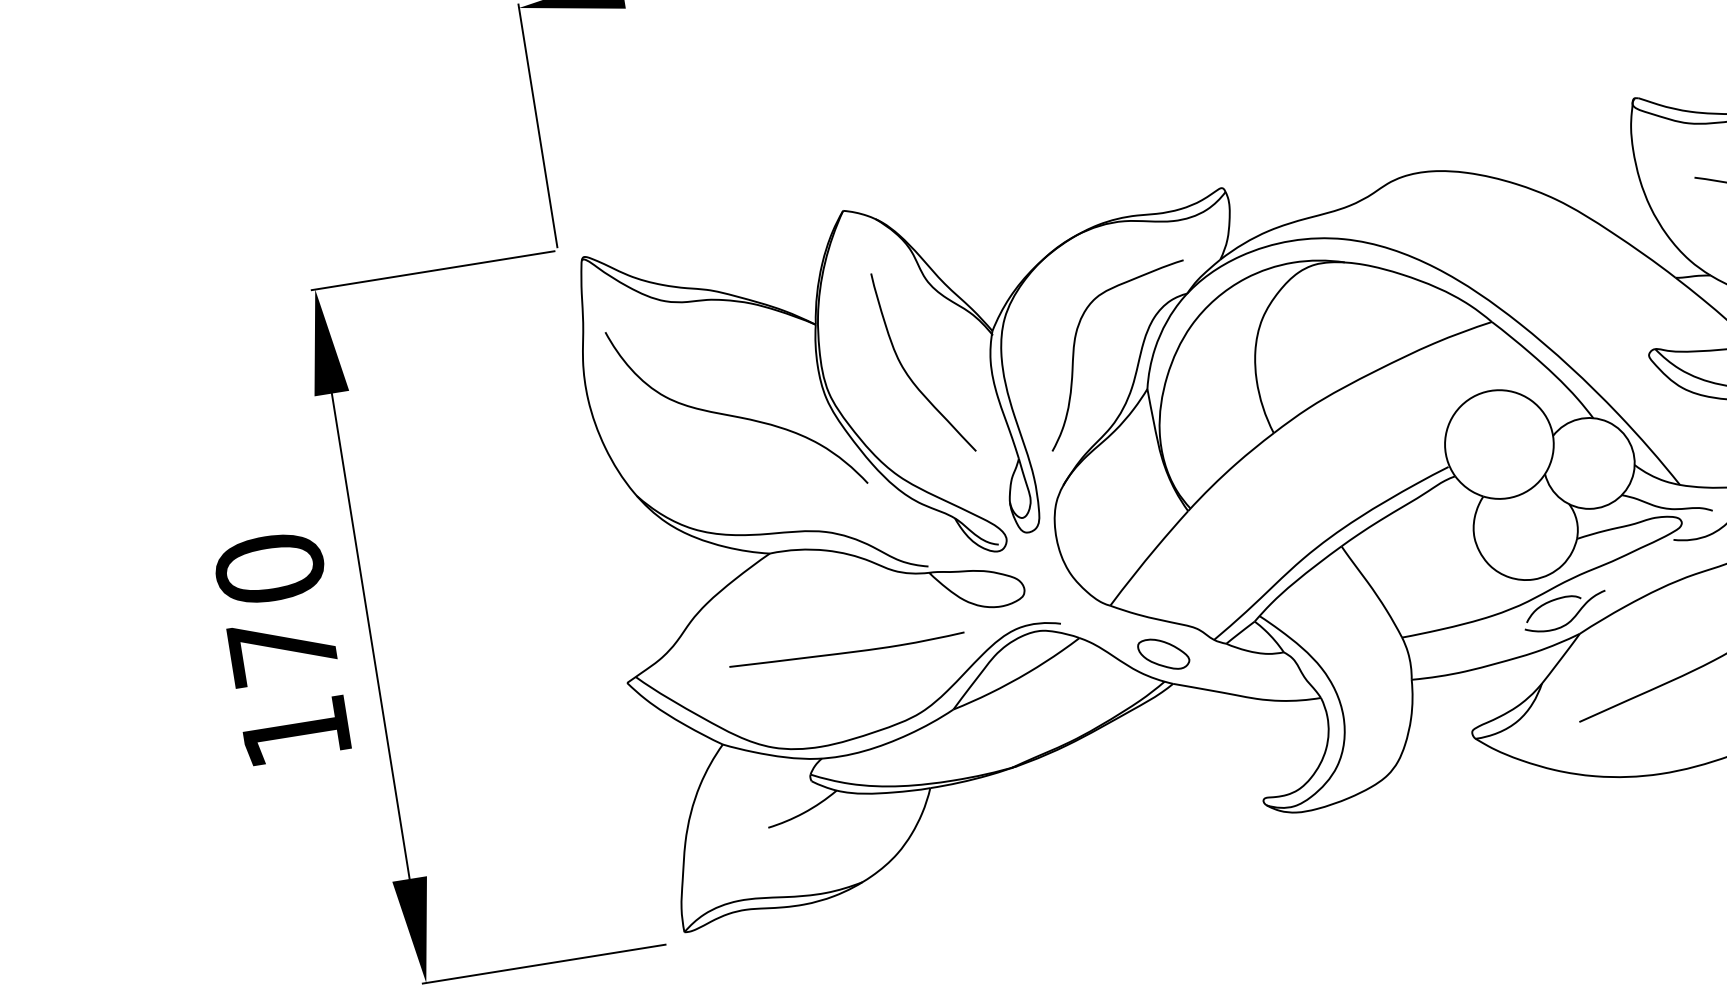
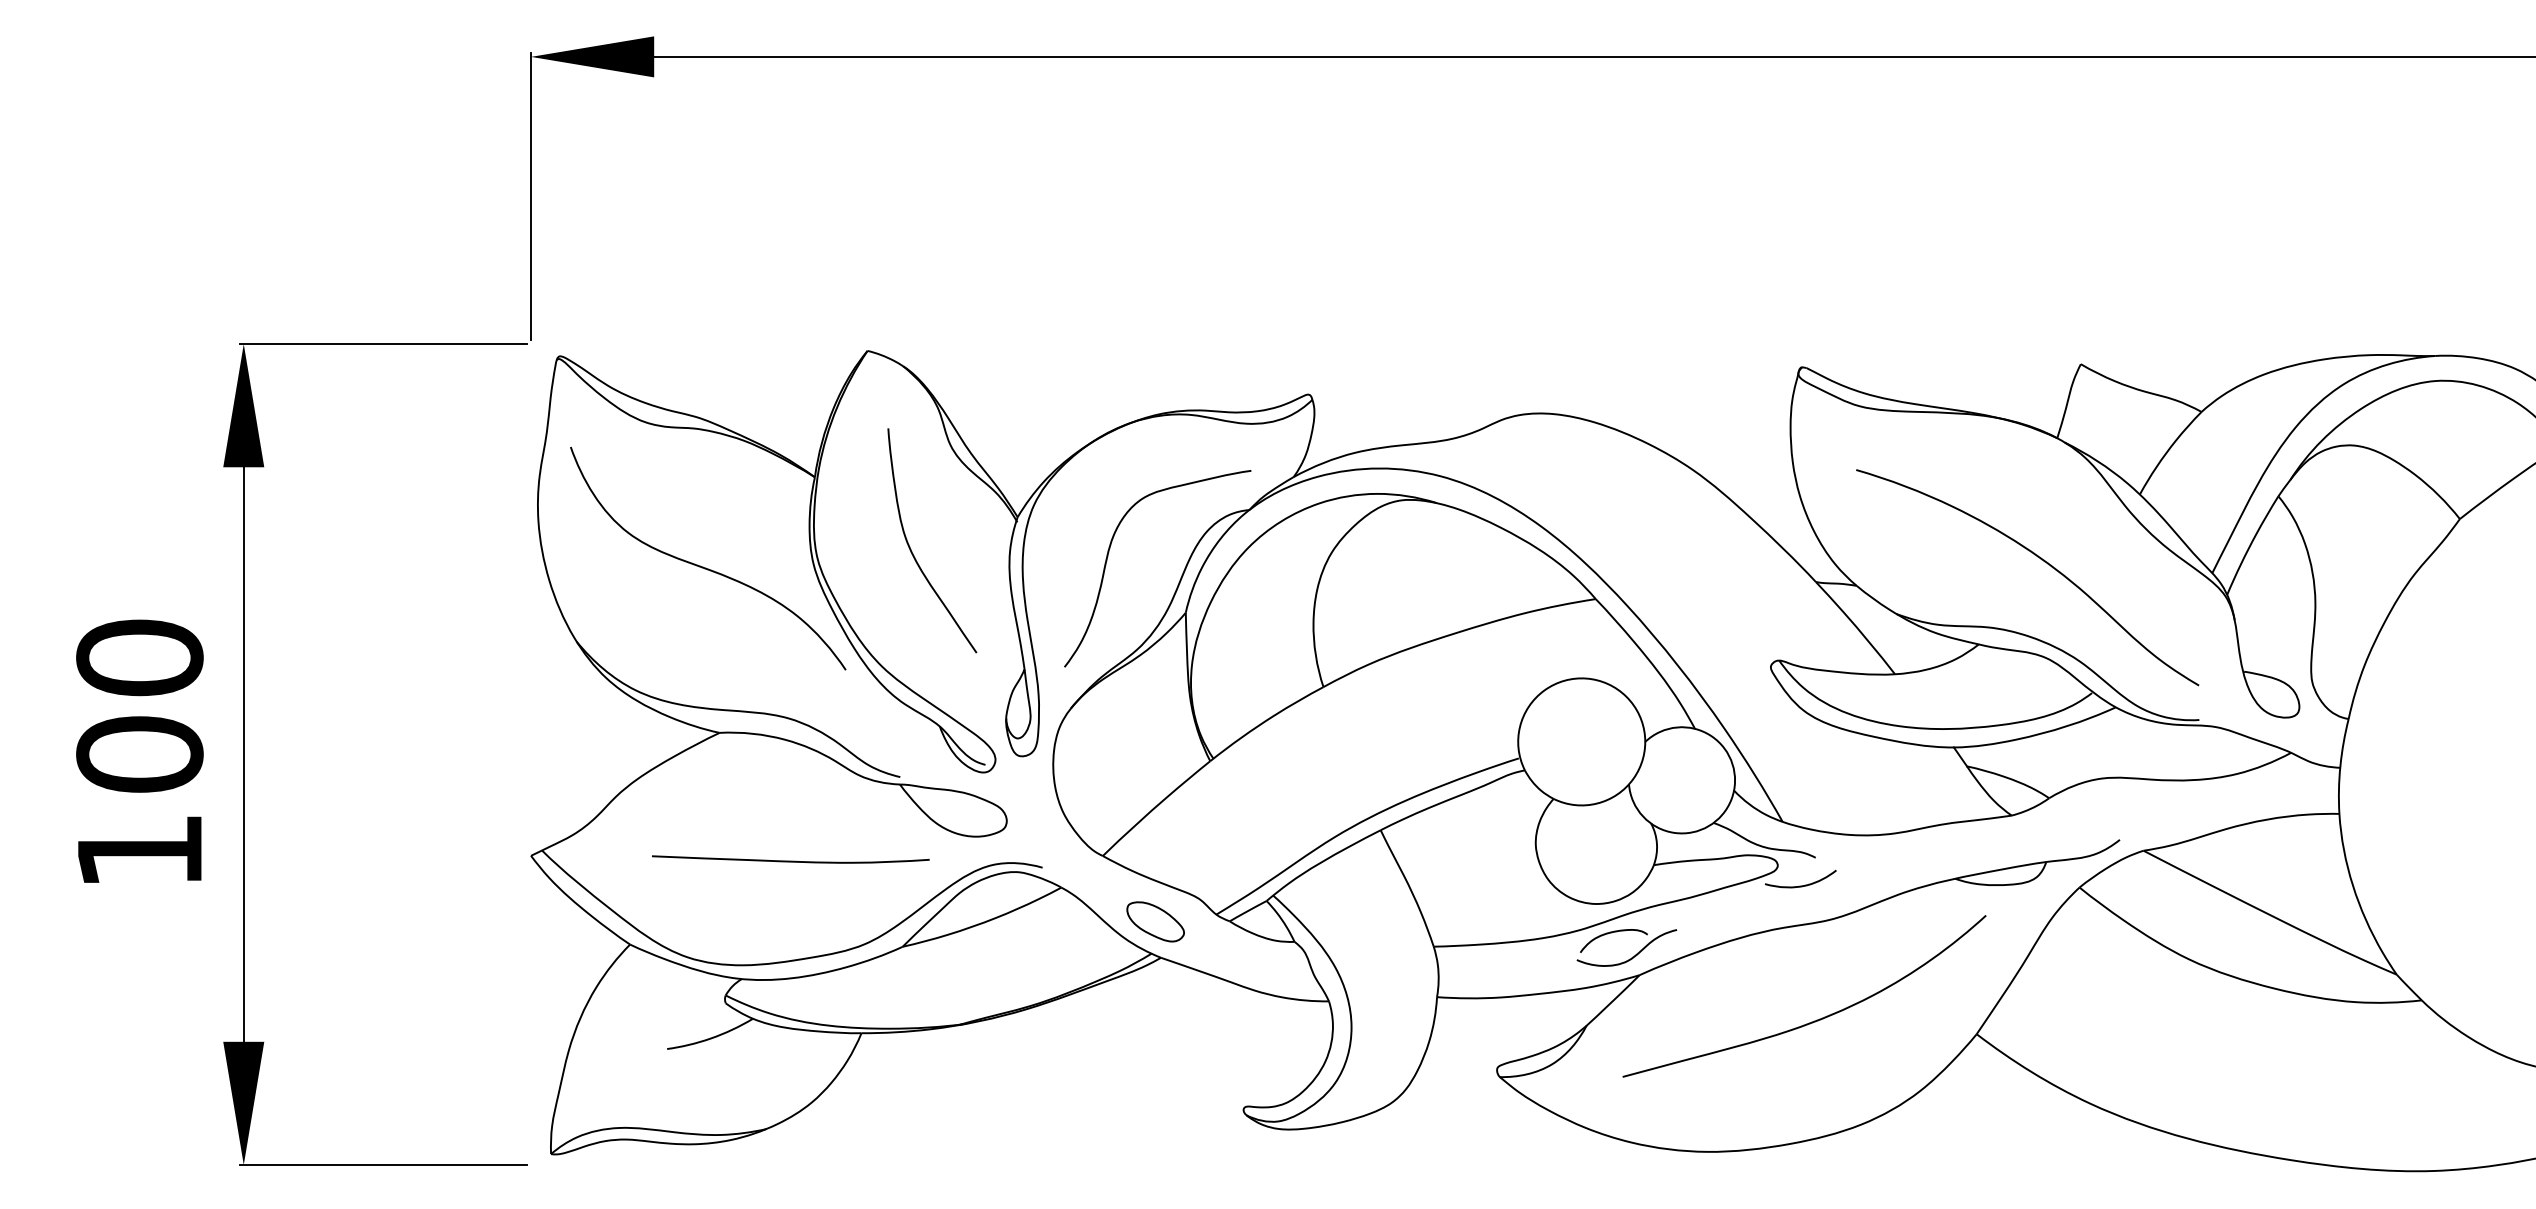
text: (282, 650) -> (139, 754), 170 -> 100

